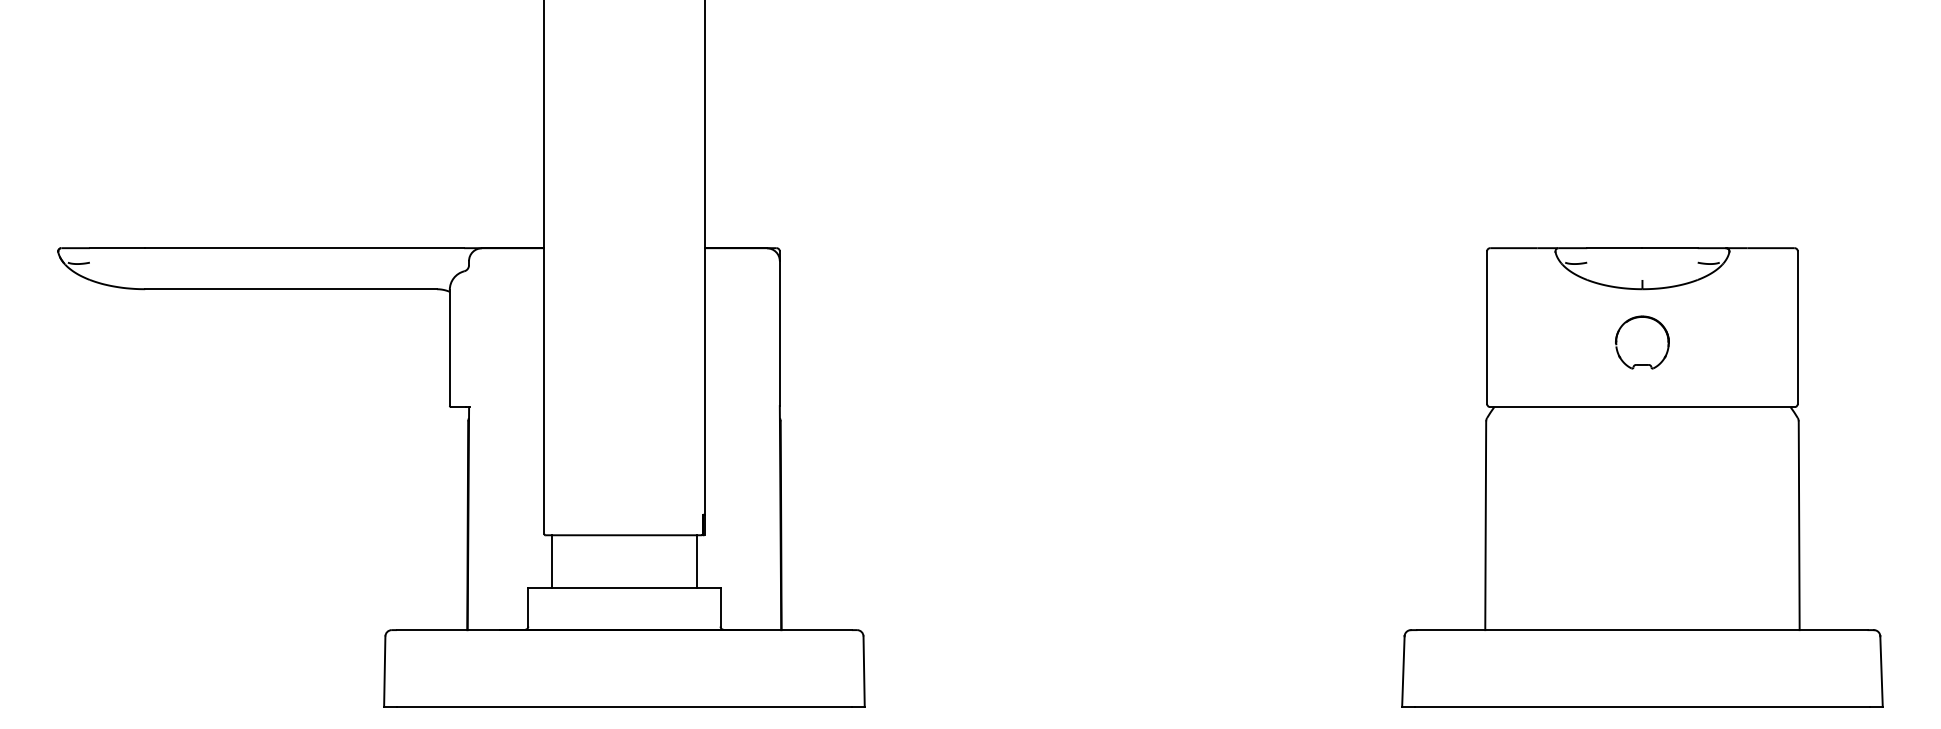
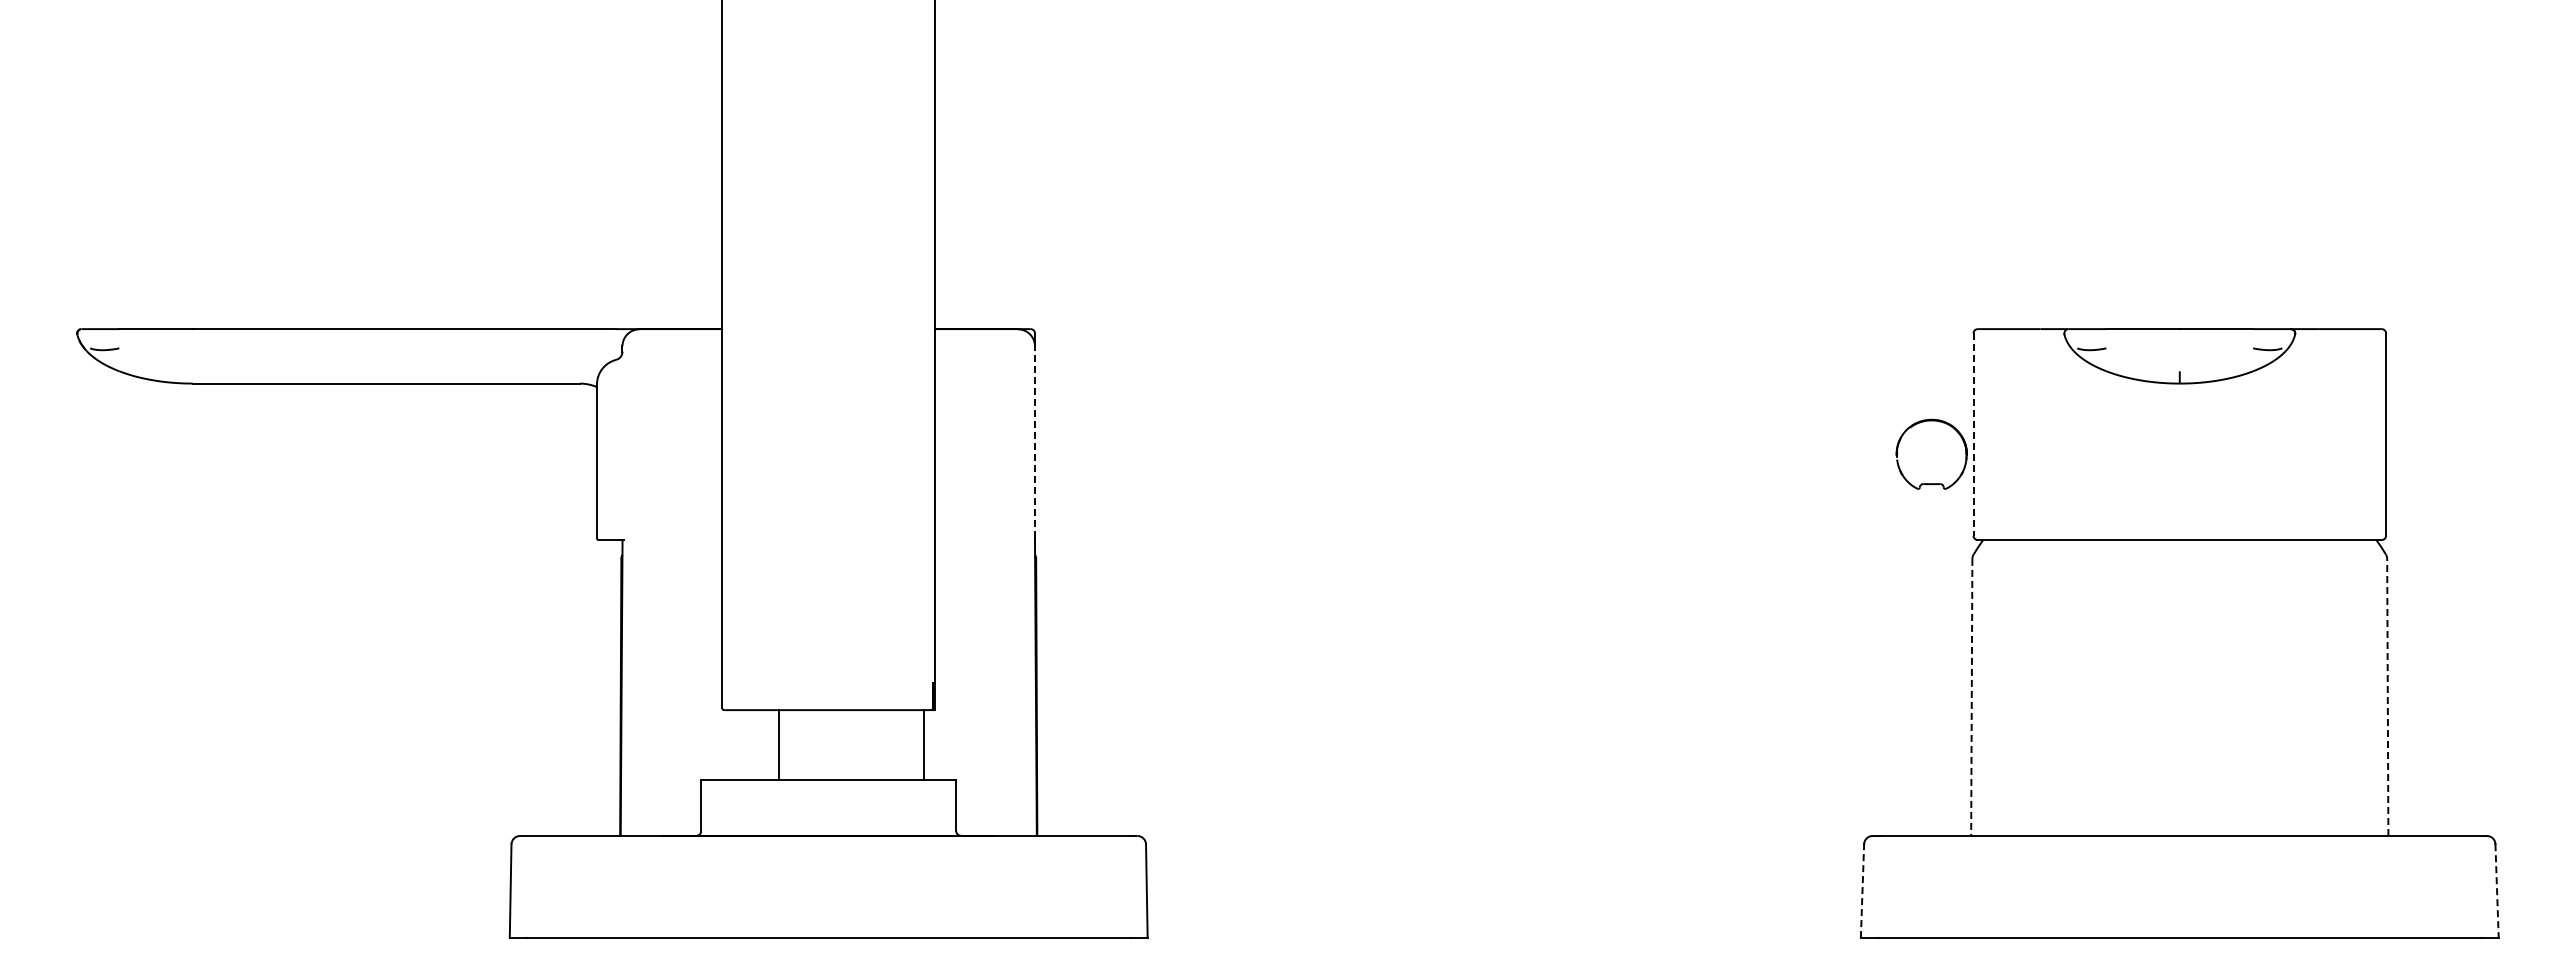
line: (1487, 328) -> (1973, 435), solid -> dashed
line: (779, 332) -> (1034, 441), solid -> dashed
part: (1642, 364) -> (1931, 483), moved
line: (1485, 525) -> (1971, 697), solid -> dashed
line: (1798, 525) -> (2387, 697), solid -> dashed
line: (552, 561) -> (779, 744), moved
line: (1403, 671) -> (1862, 891), solid -> dashed
line: (1881, 671) -> (2497, 891), solid -> dashed

